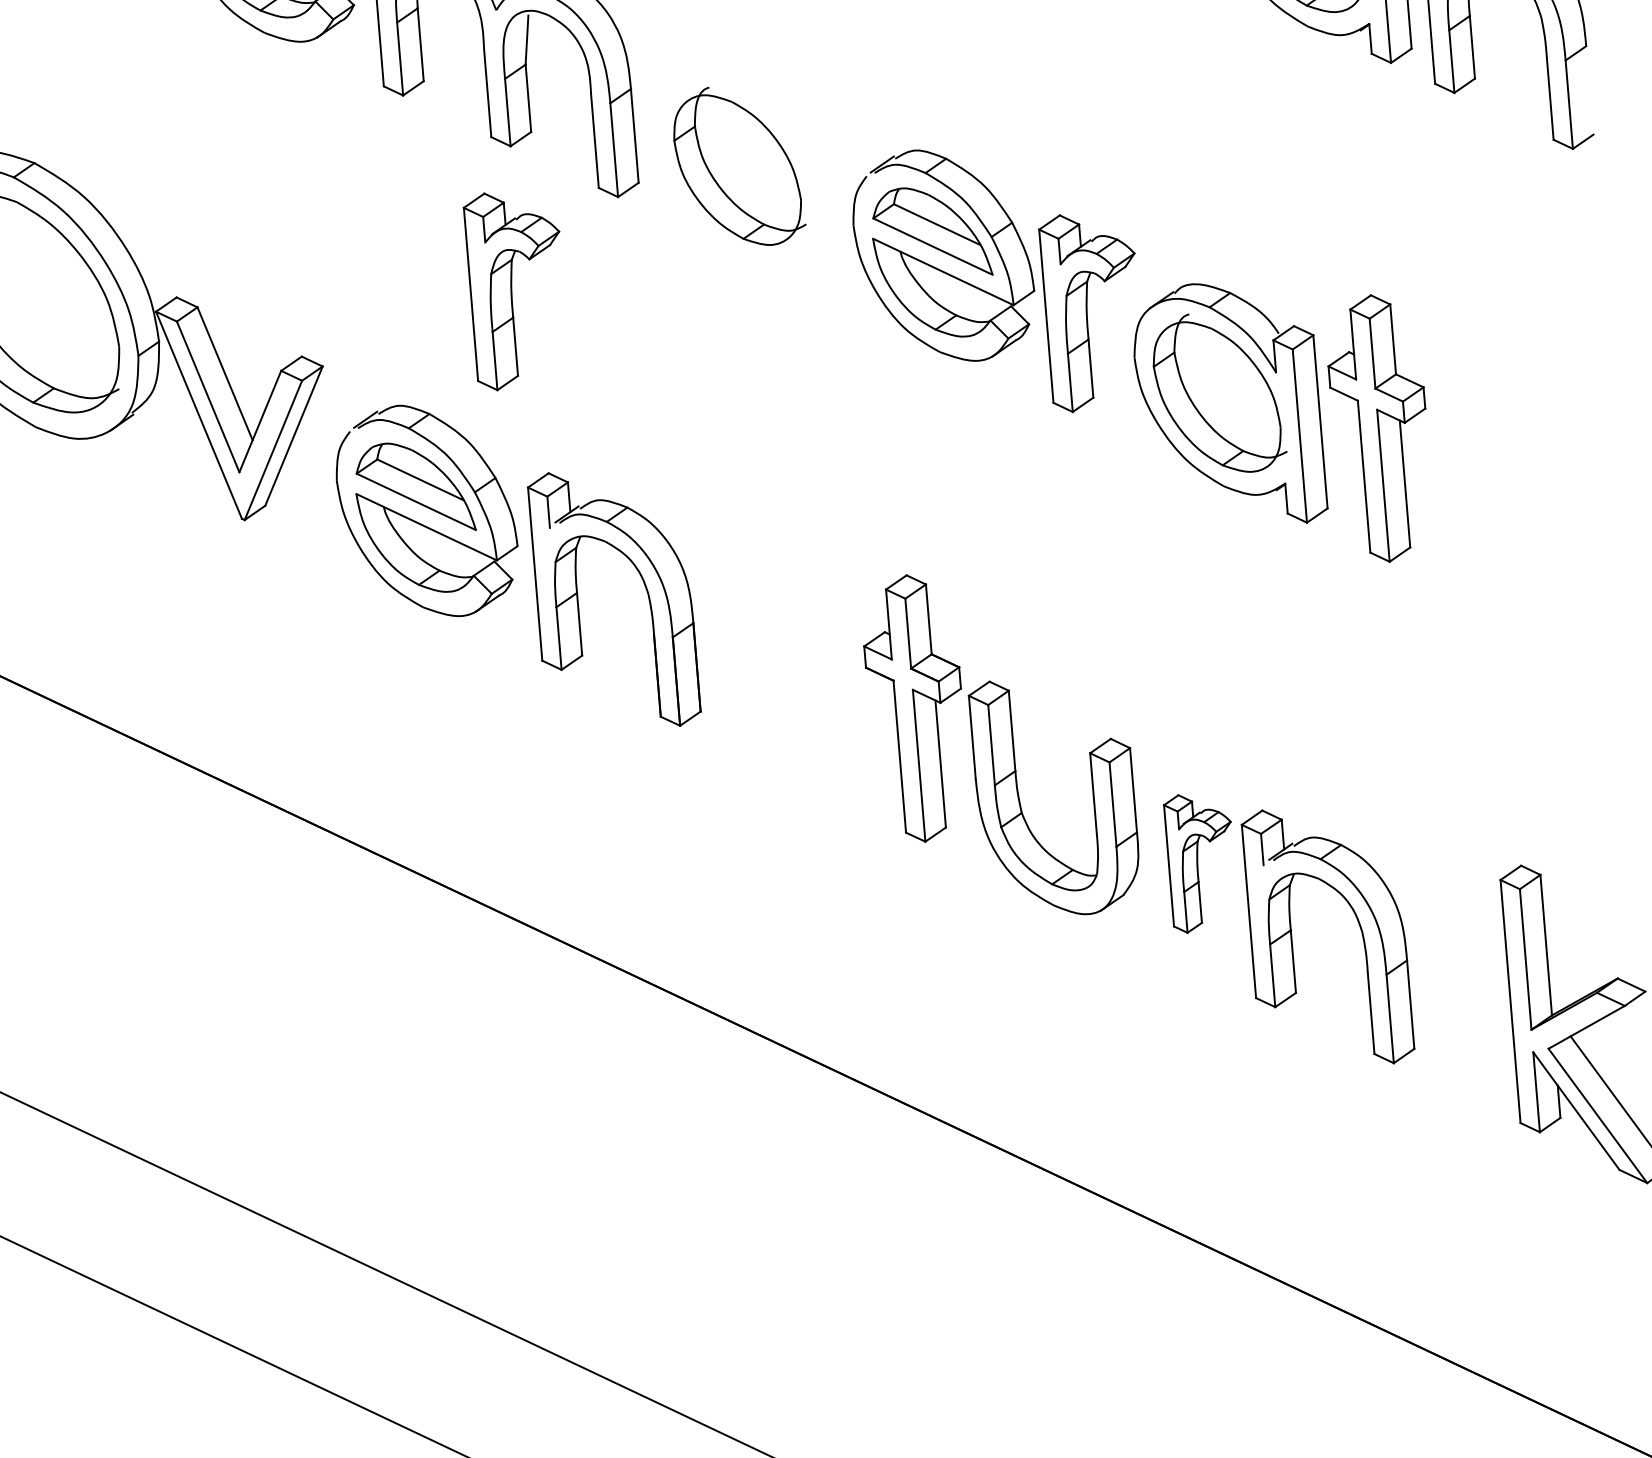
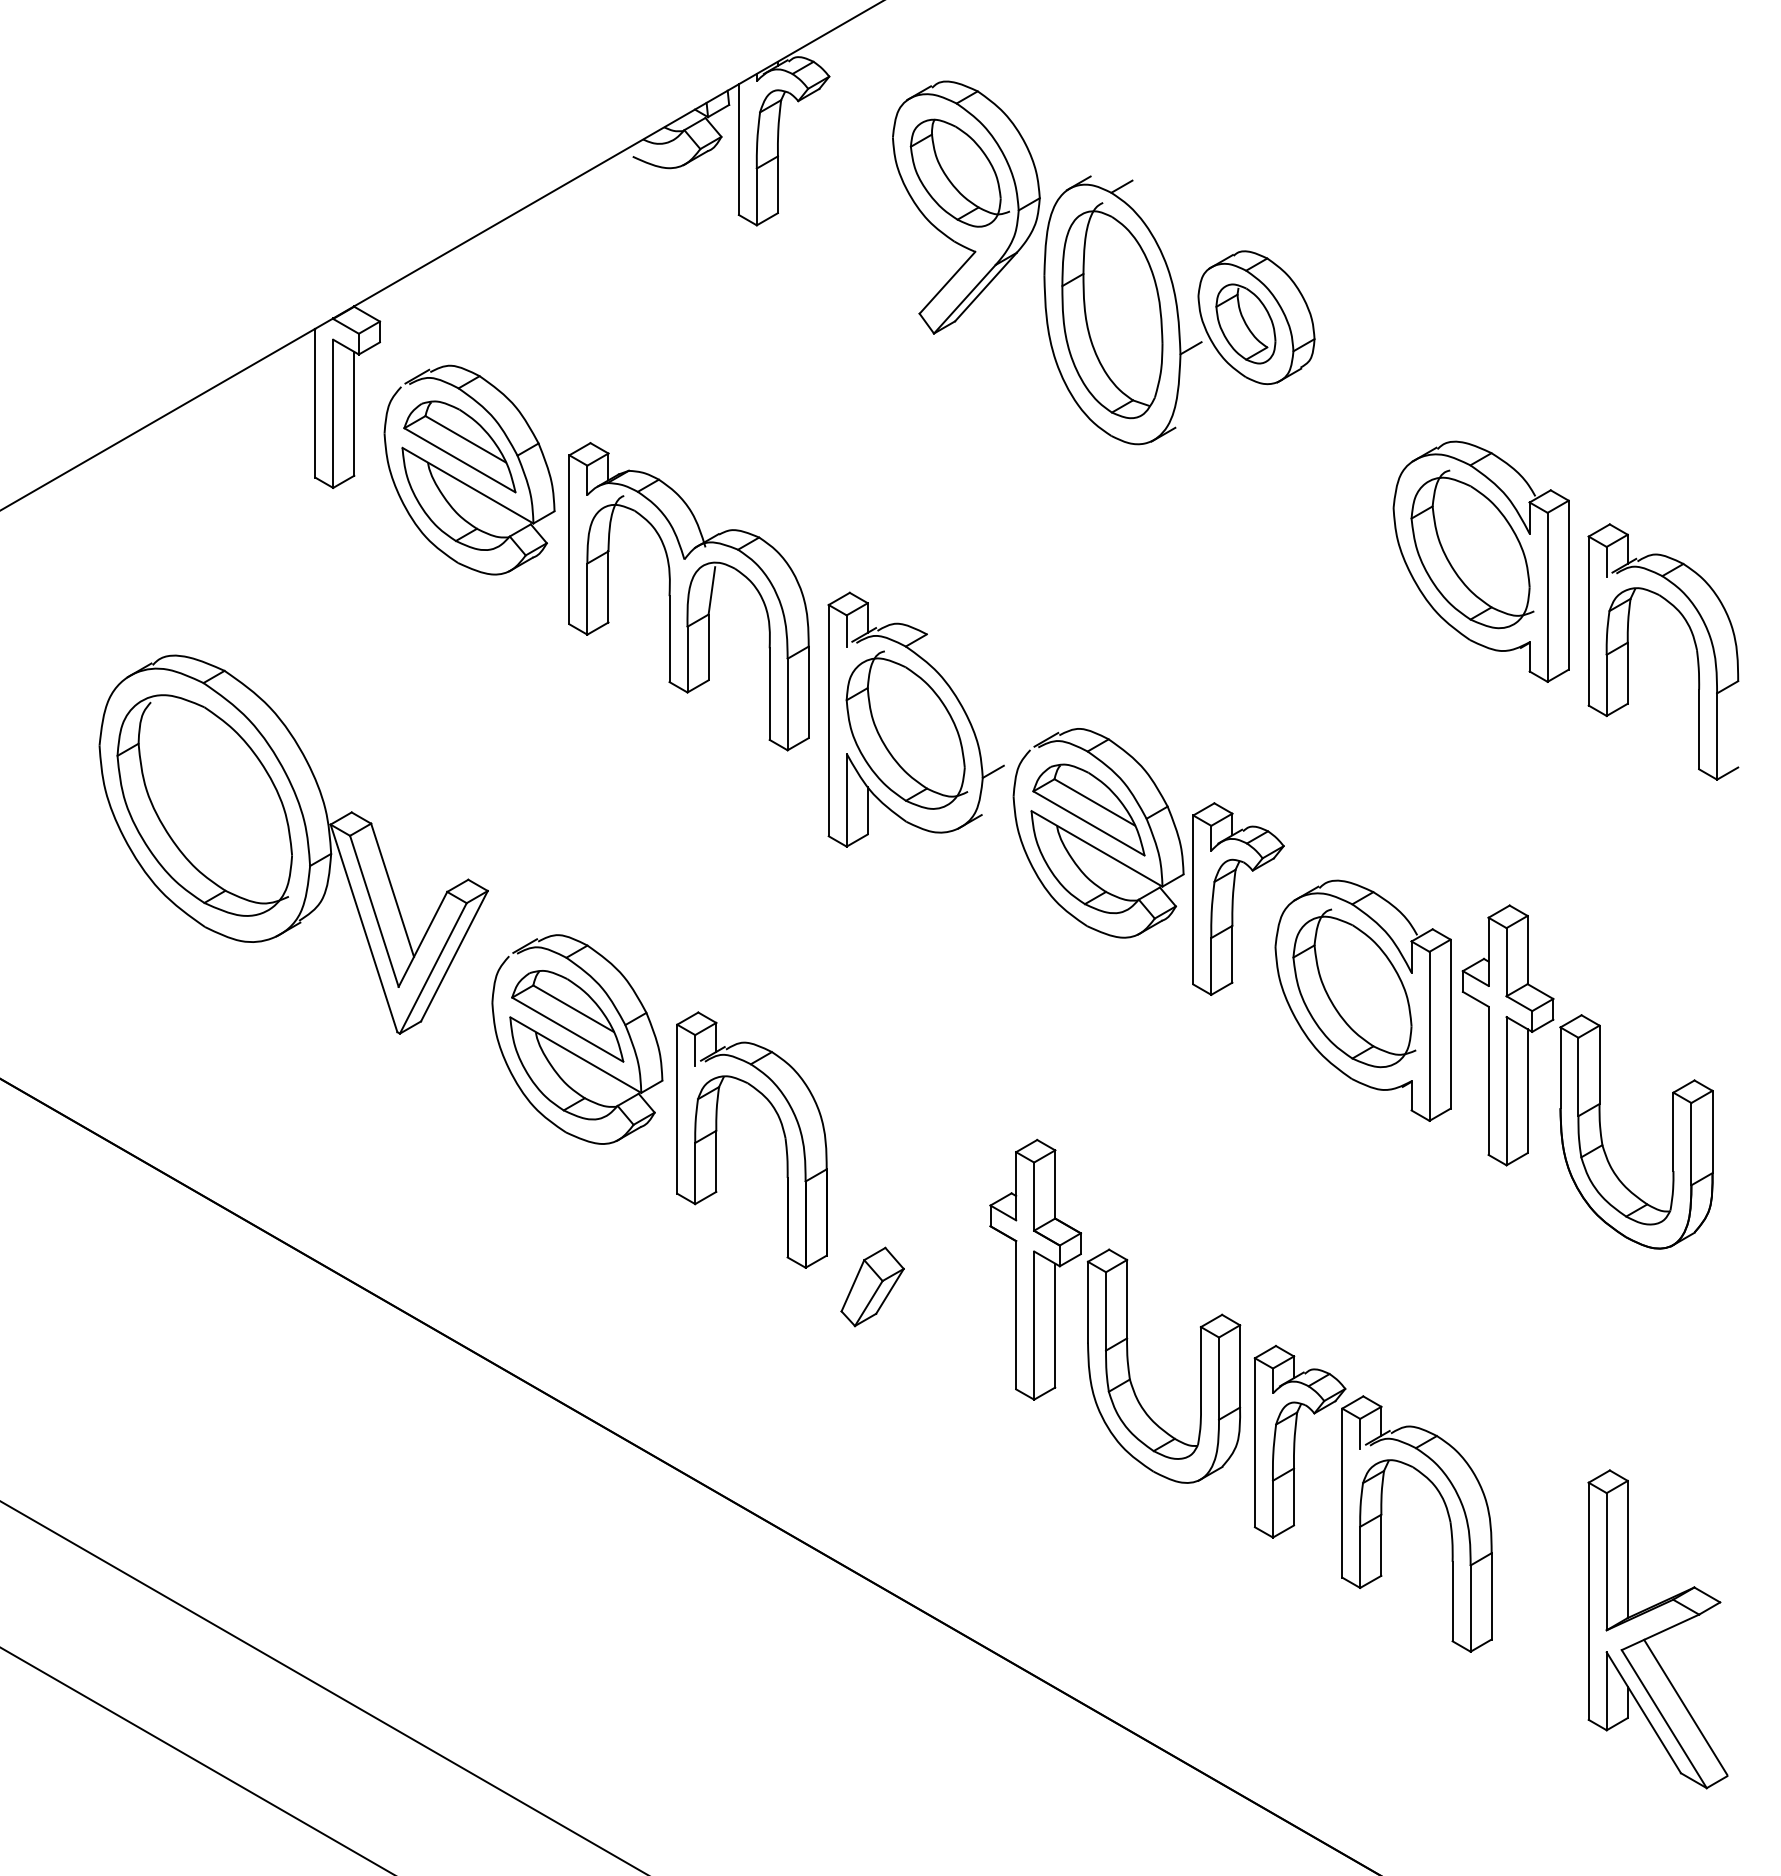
part: (746, 154) -> (915, 719), added
part: (517, 289) -> (682, 831), removed
part: (1485, 524) -> (1602, 1136), added
part: (750, 739) -> (872, 1286), added
part: (1200, 862) -> (1299, 1441), size x1.43

